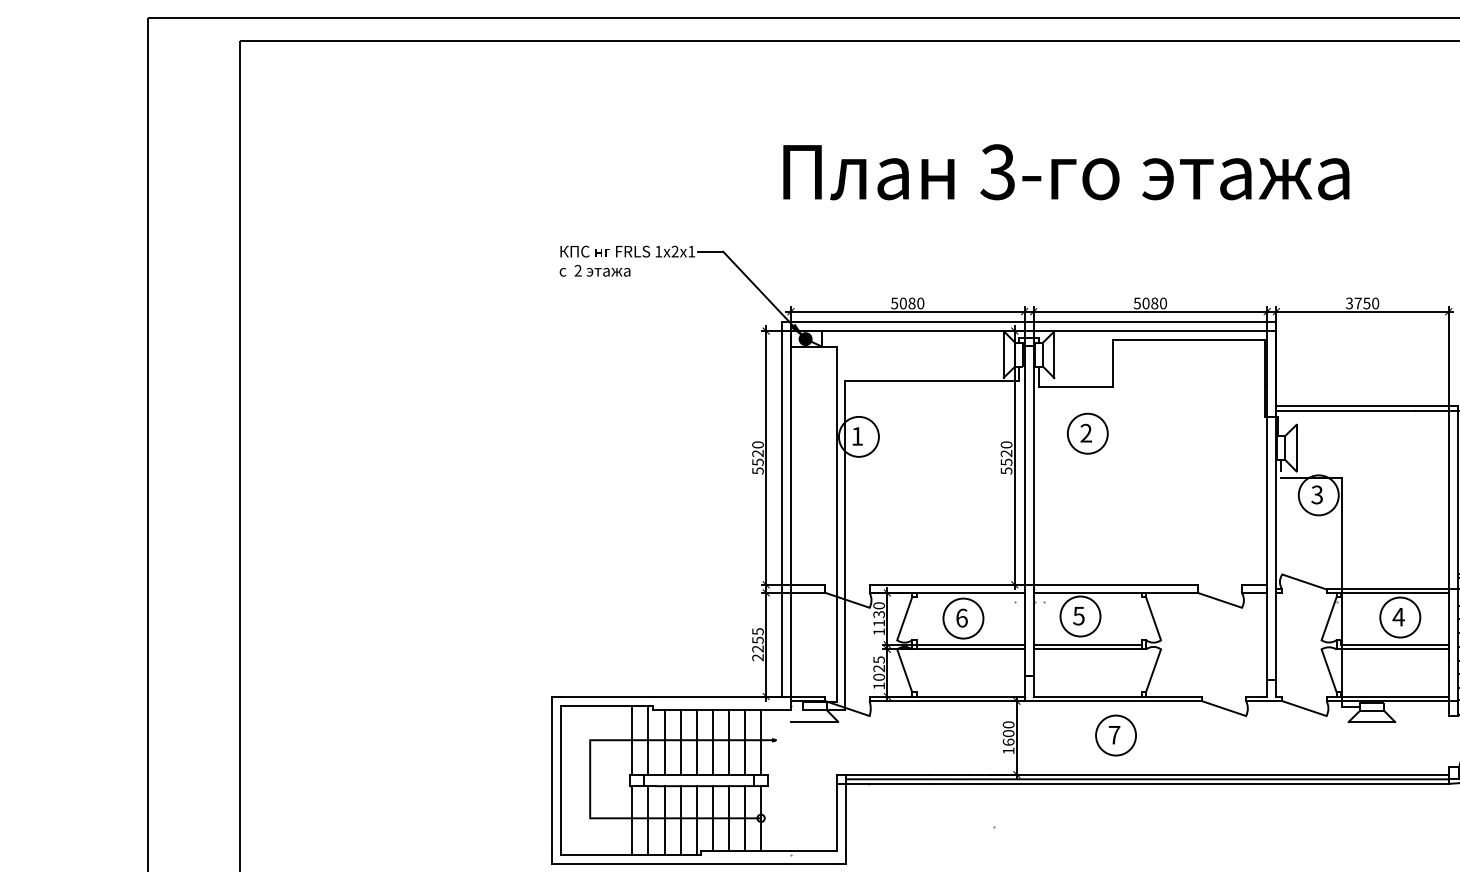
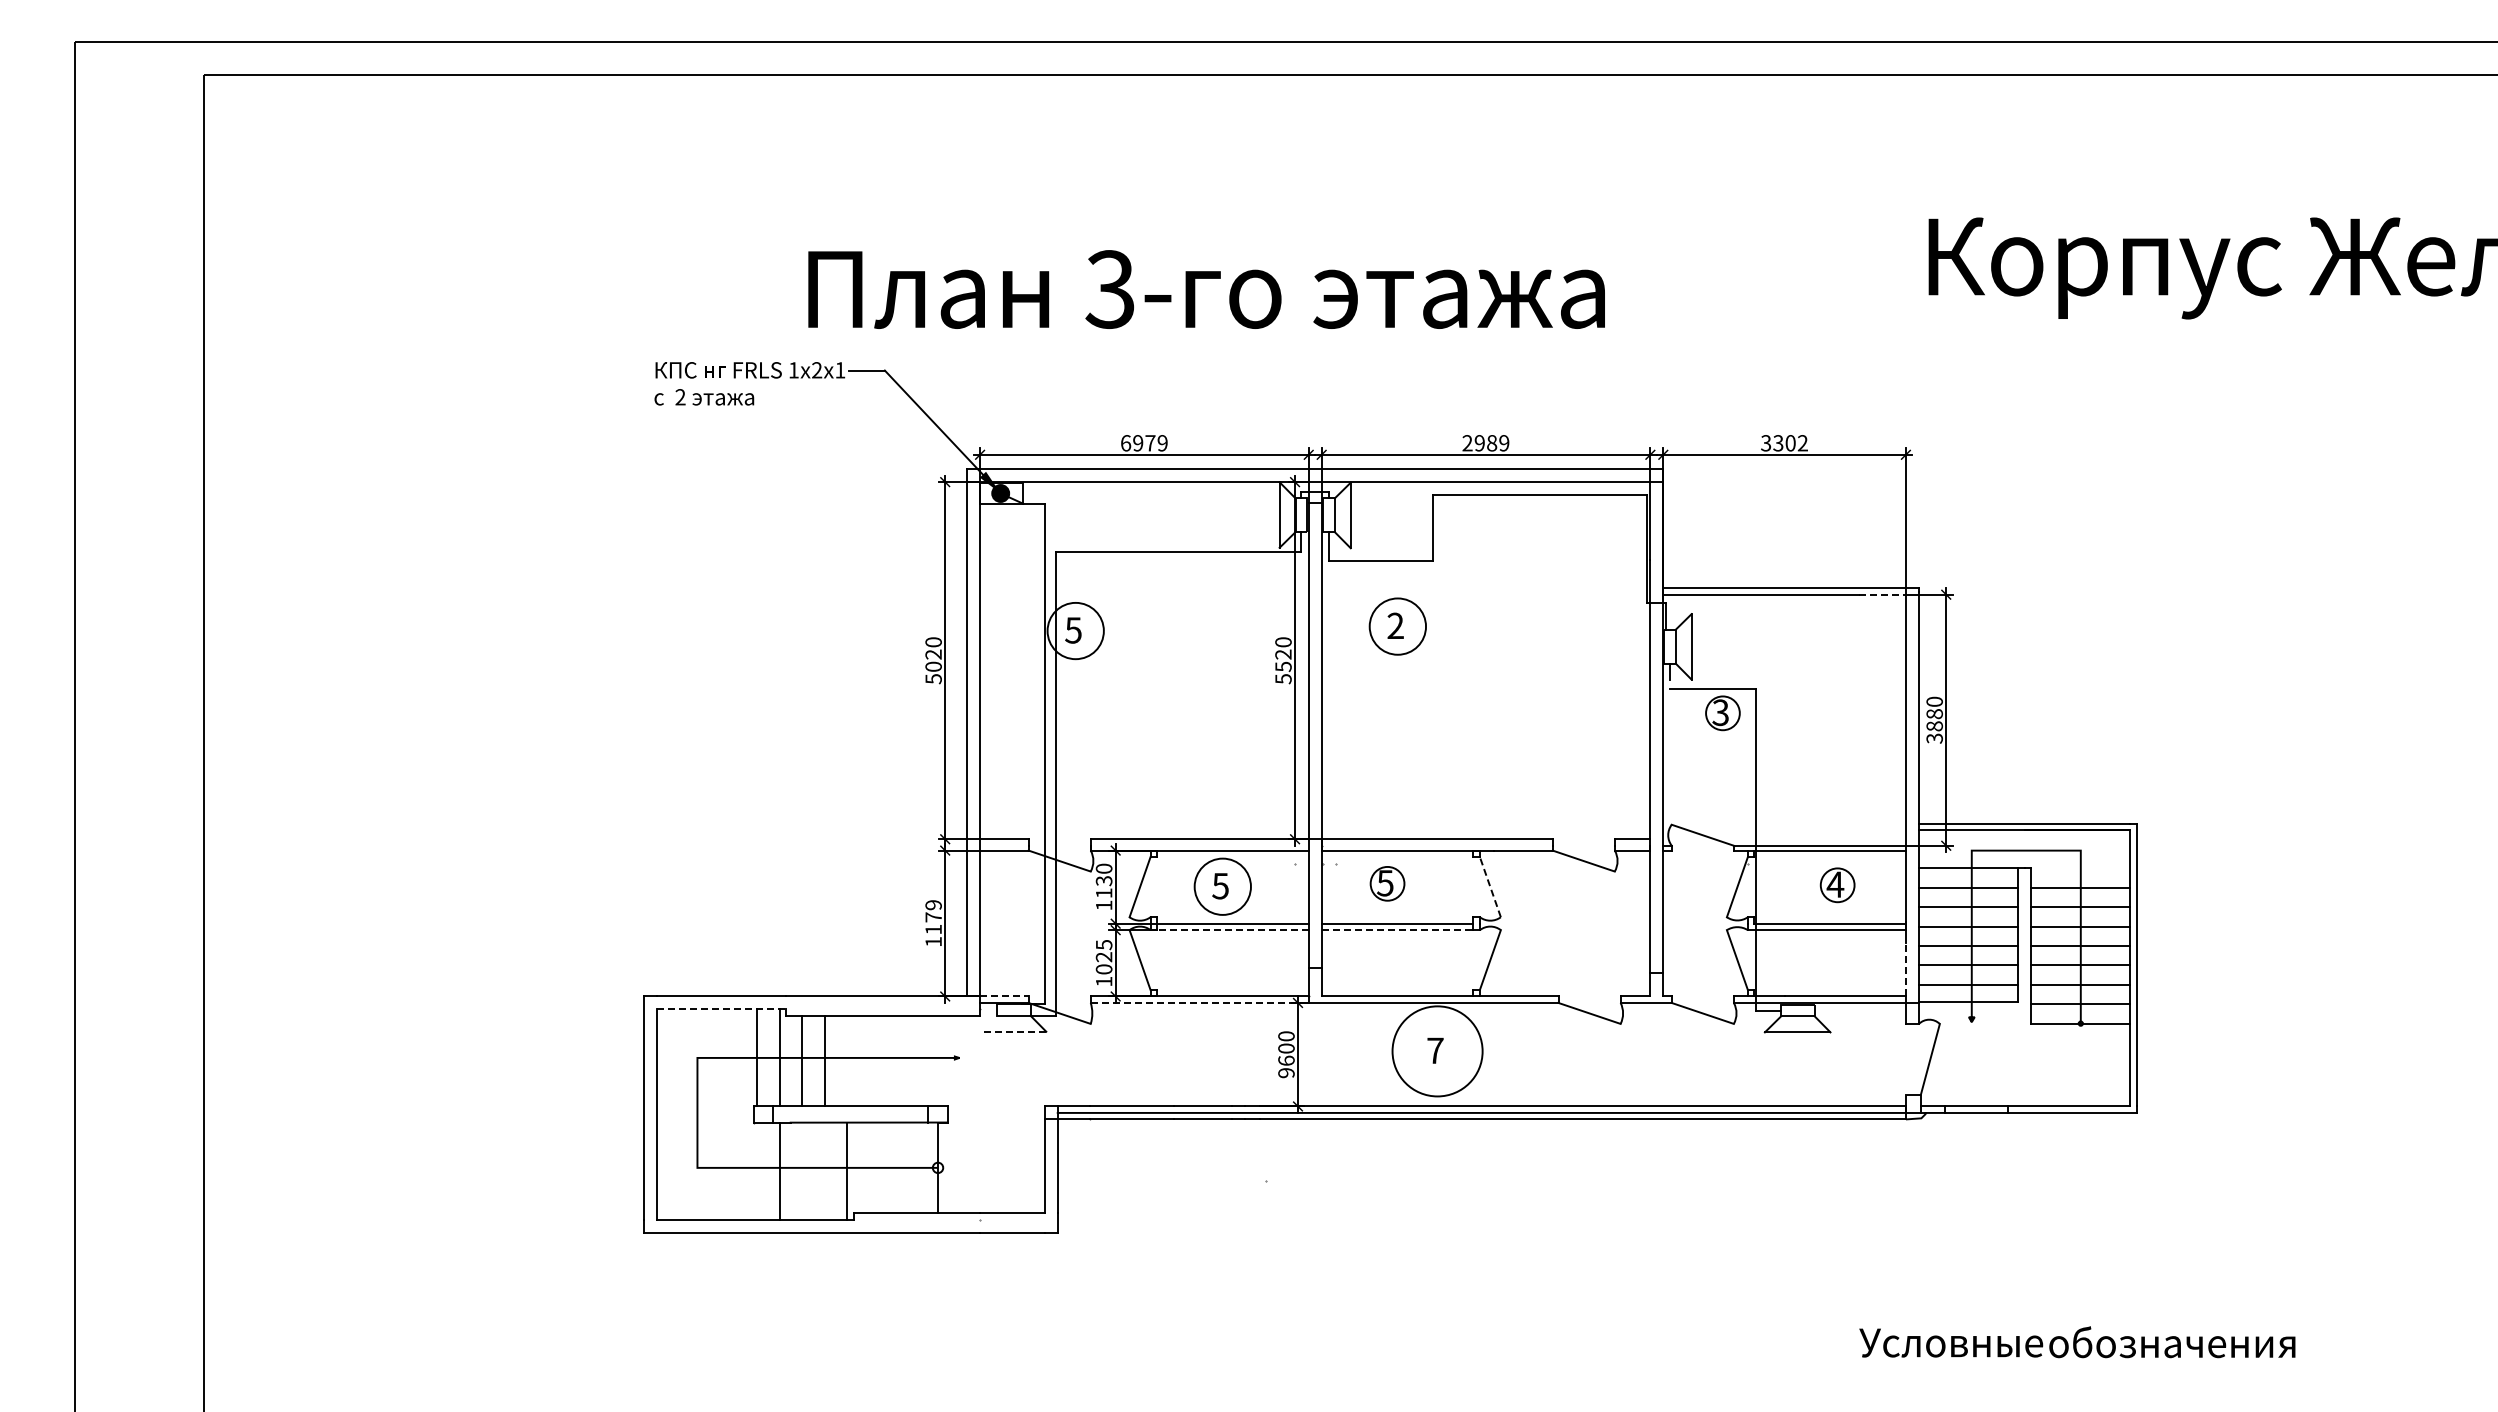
text: (1066, 172) -> (1206, 289), moved
text: (907, 303) -> (1143, 443), 5080 -> 6979
text: (1150, 303) -> (1485, 443), 5080 -> 2989
text: (1366, 303) -> (1790, 443), 3750 -> 3302
line: (1432, 410) -> (1882, 594), solid -> dashed
text: (857, 436) -> (1073, 630), 1 -> 5
text: (757, 462) -> (933, 666), 5520 -> 5020
circle: (1318, 495) -> (1722, 713), size x0.6
circle: (1080, 616) -> (1387, 883), size x0.6
text: (961, 617) -> (1220, 885), 6 -> 5
circle: (1400, 617) -> (1837, 885), size x0.6
line: (1153, 619) -> (1490, 887), solid -> dashed
text: (757, 644) -> (933, 923), 2255 -> 1179
line: (970, 649) -> (1232, 930), solid -> dashed
line: (1087, 649) -> (1397, 930), solid -> dashed
line: (1448, 677) -> (1905, 969), solid -> dashed
line: (808, 696) -> (1004, 996), solid -> dashed
line: (946, 700) -> (1199, 1002), solid -> dashed
line: (607, 705) -> (721, 1009), solid -> dashed
line: (814, 721) -> (1013, 1031), solid -> dashed
circle: (1115, 735) -> (1437, 1051), size x1.6
line: (696, 742) -> (847, 1060), removed
line: (713, 742) -> (870, 1060), removed
line: (728, 742) -> (892, 1060), removed
line: (745, 742) -> (915, 1060), removed
line: (761, 742) -> (938, 1060), removed
text: (1008, 751) -> (1286, 1073), 1600 -> 9600
line: (713, 818) -> (870, 1167), removed
line: (728, 818) -> (892, 1167), removed
line: (745, 818) -> (915, 1167), removed
line: (632, 820) -> (756, 1170), removed
line: (664, 820) -> (802, 1170), removed
line: (680, 820) -> (824, 1170), removed

